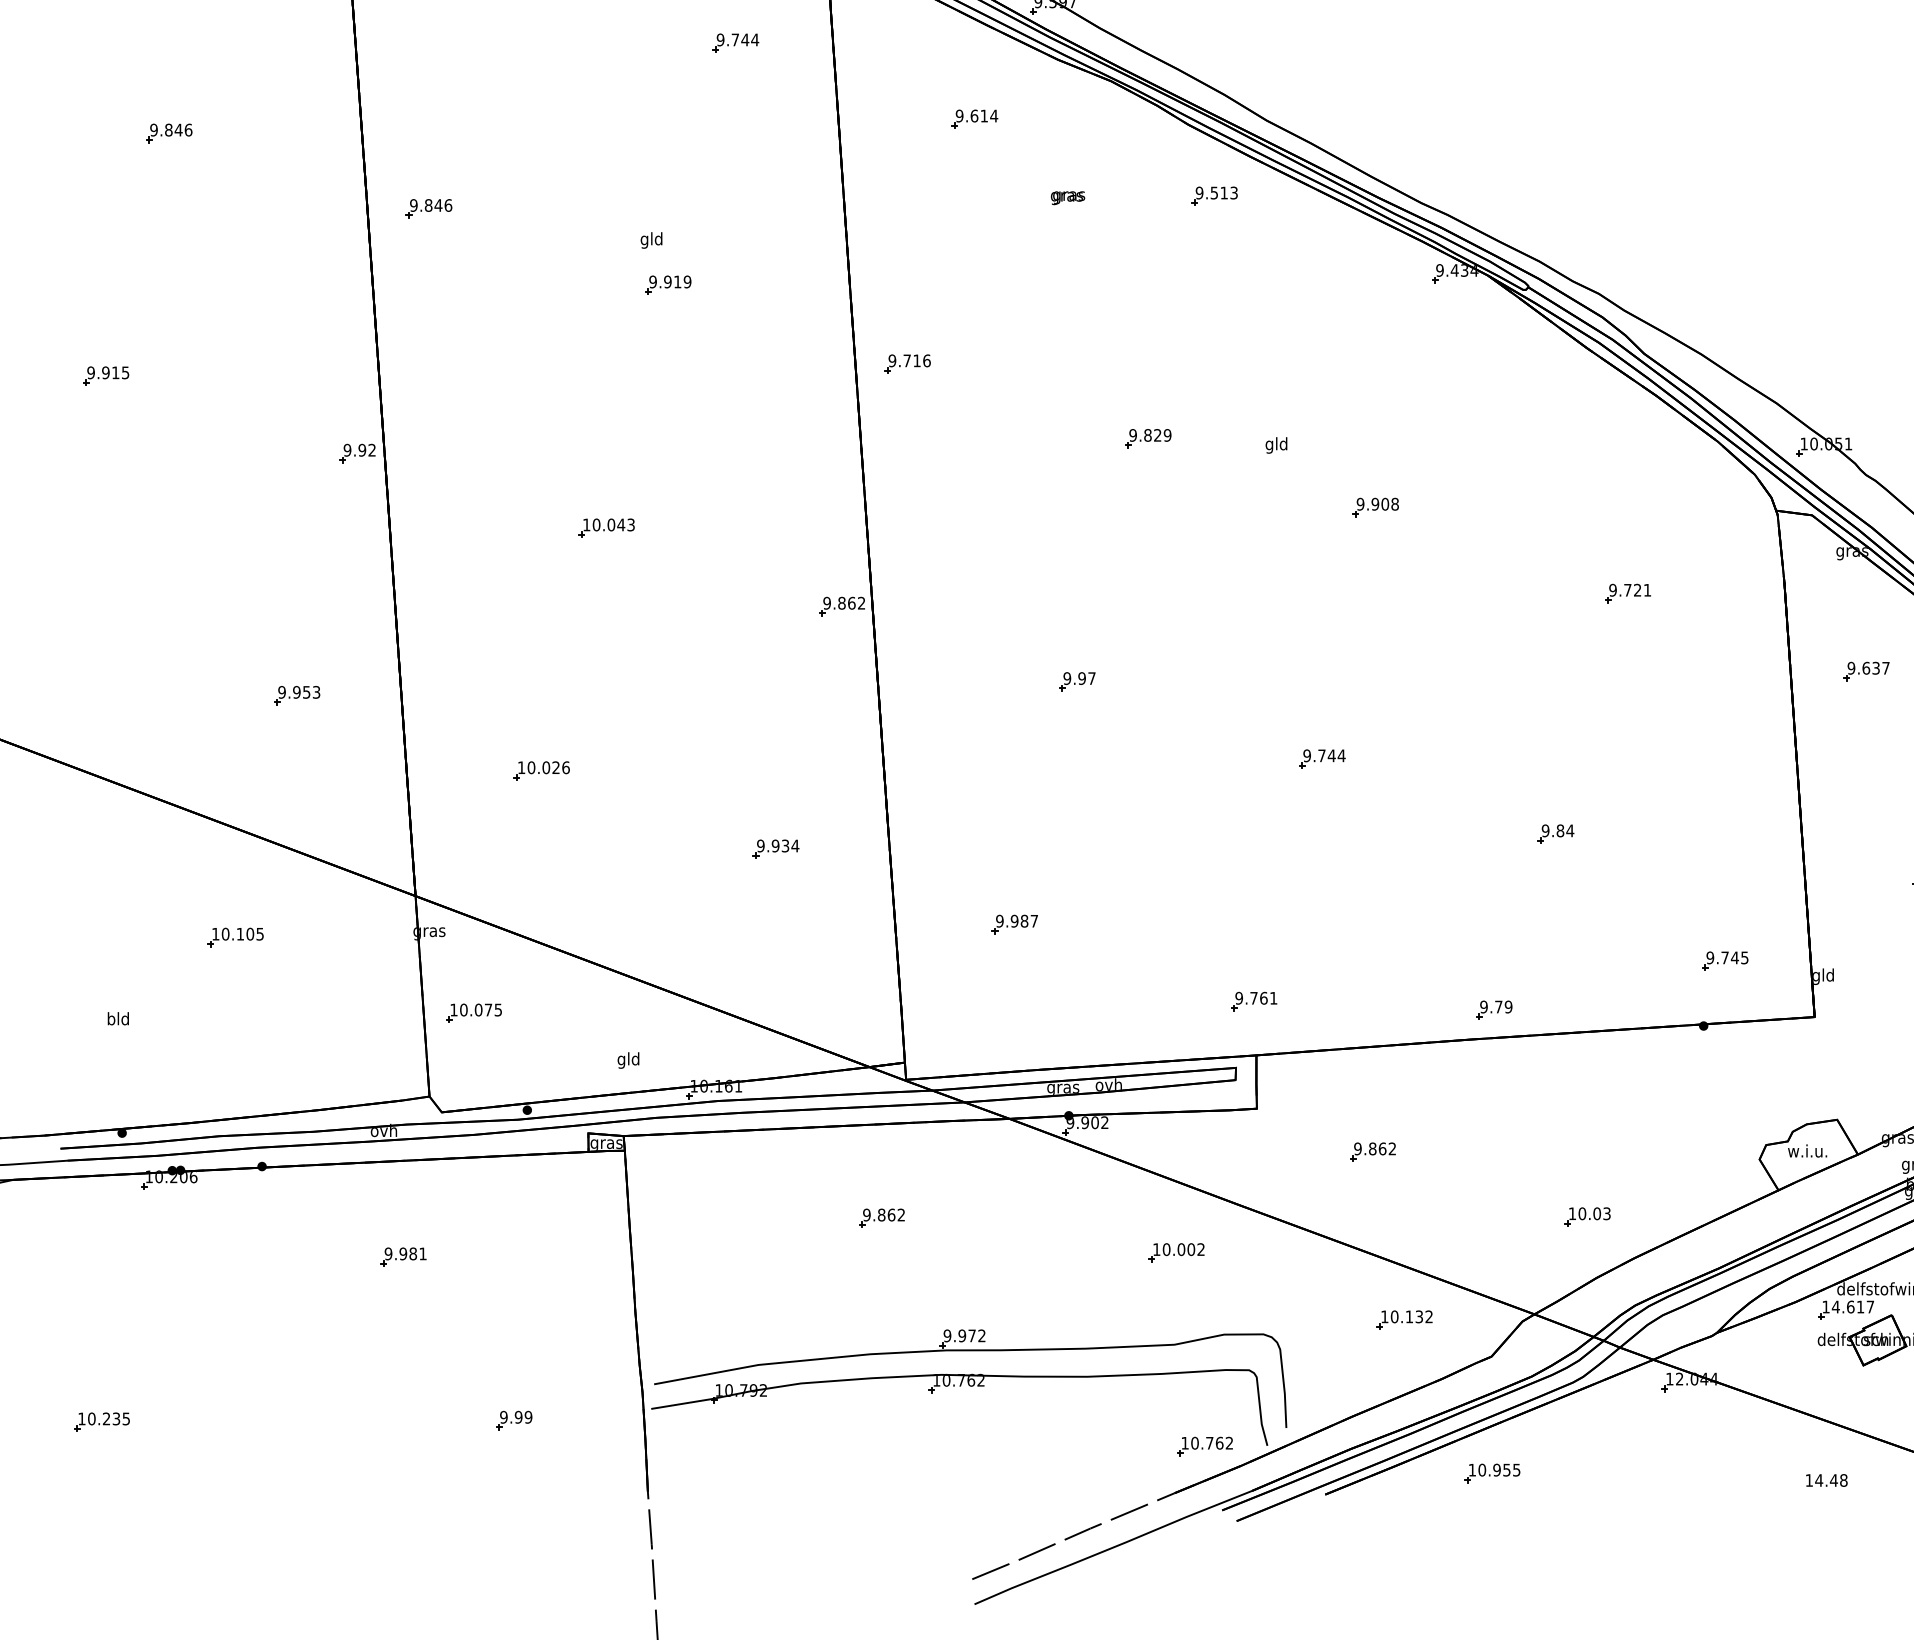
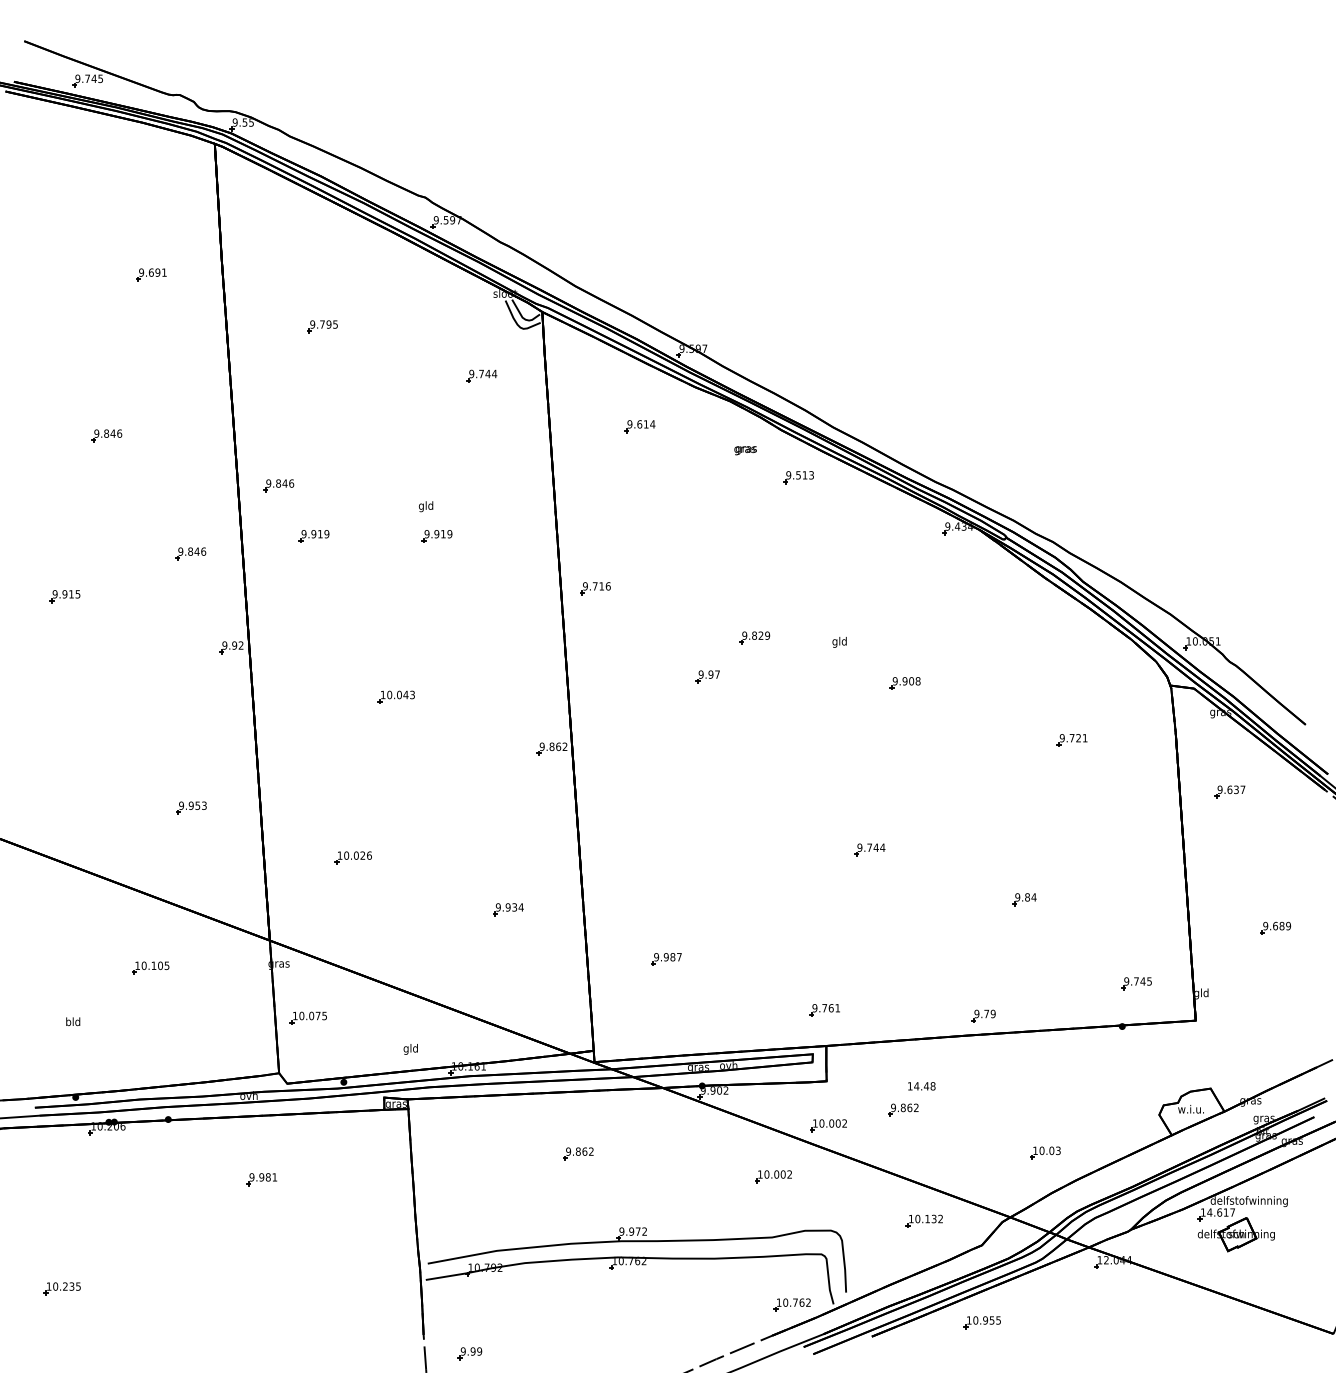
text: (1067, 197) -> (745, 450), moved
part: (481, 285) -> (313, 536), added
part: (295, 311) -> (190, 553), added
part: (1076, 681) -> (707, 676), moved
part: (1259, 1175) -> (828, 1125), added
part: (513, 1420) -> (469, 1353), moved
text: (1826, 1480) -> (921, 1086), moved

